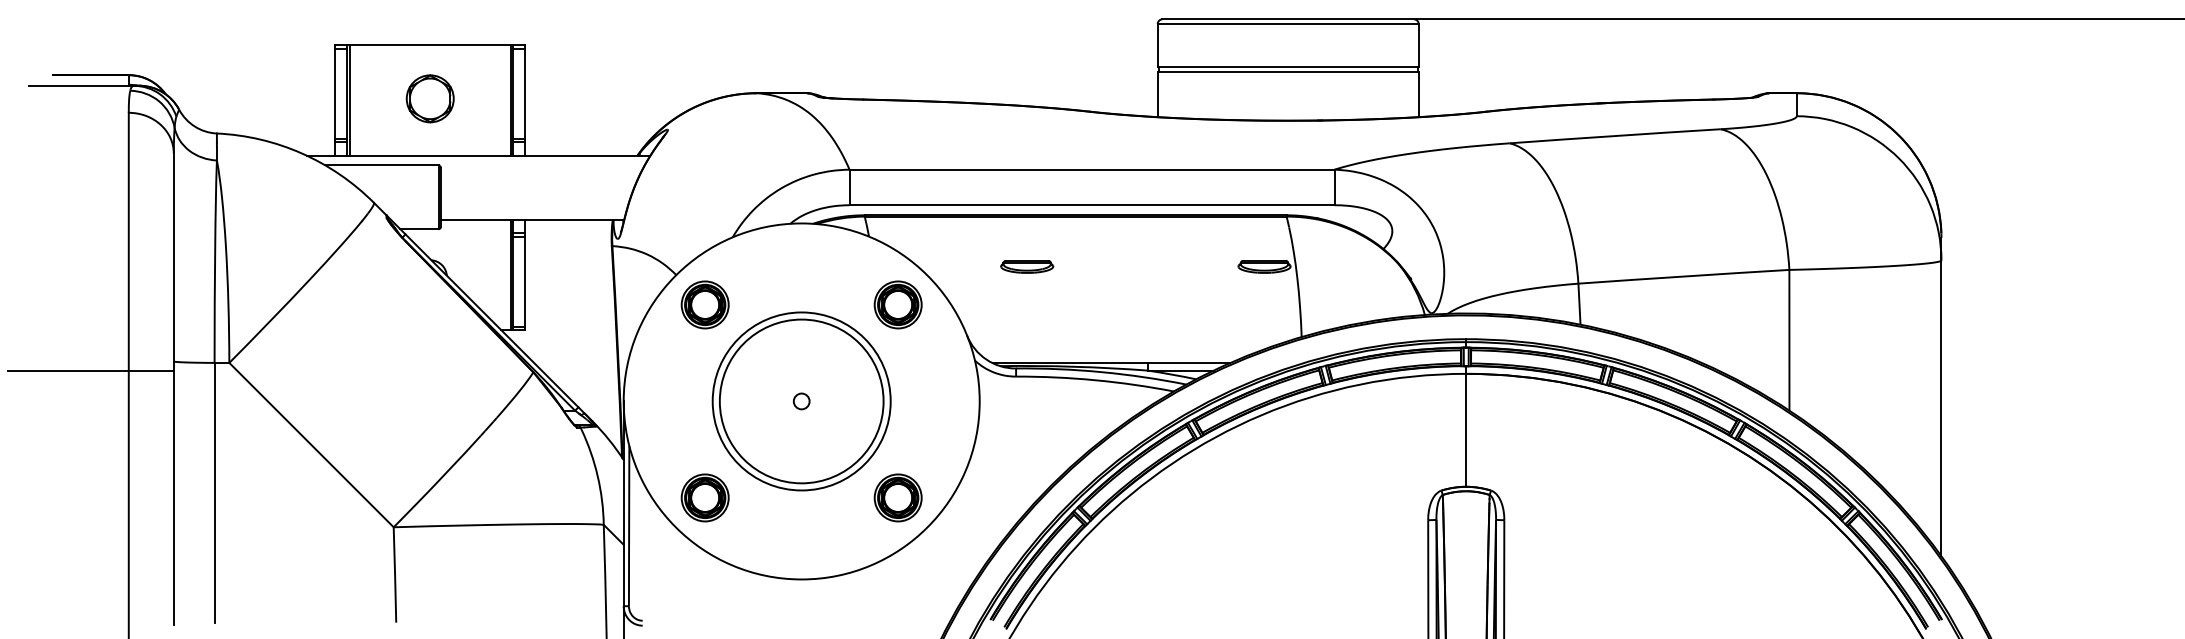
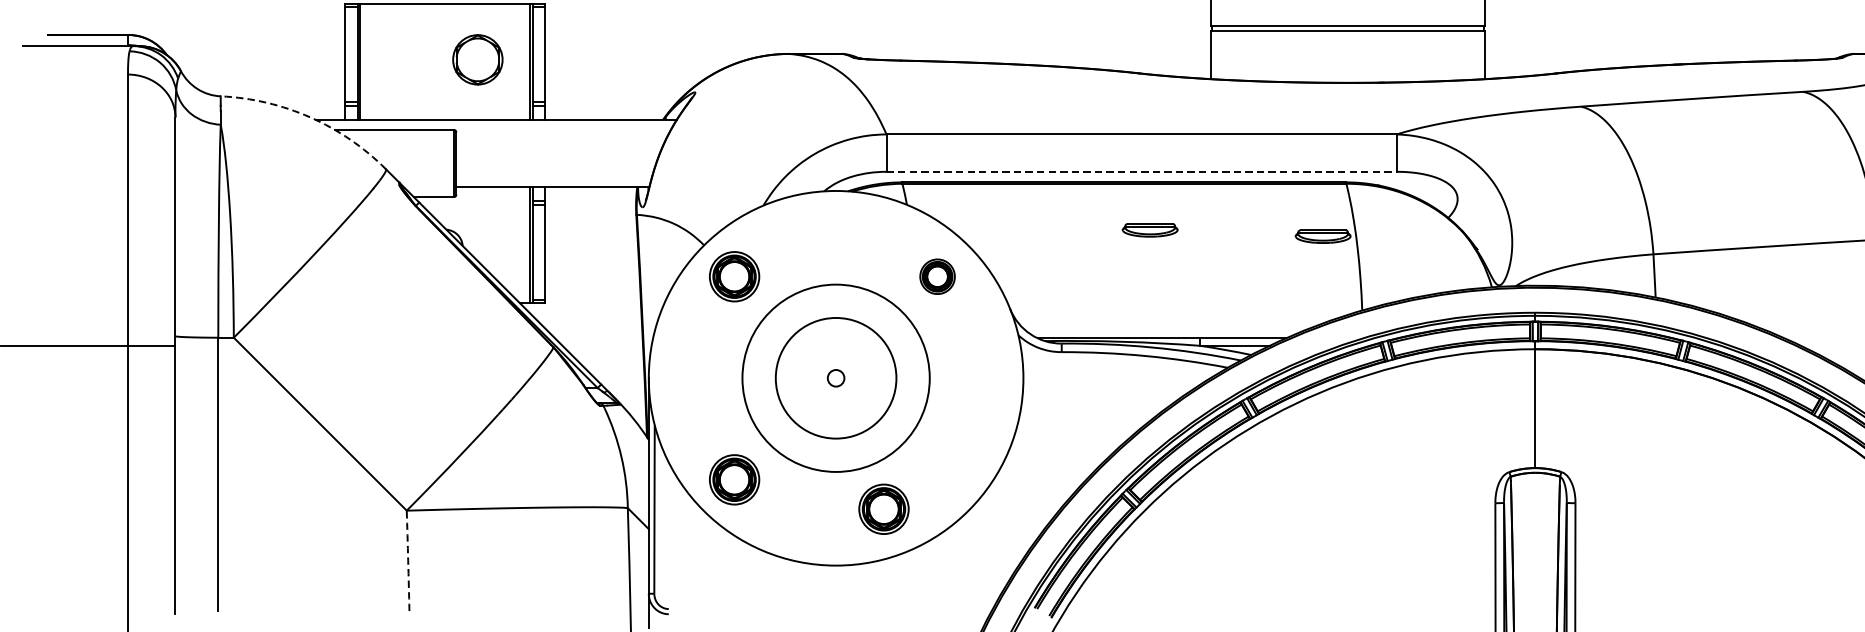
part: (429, 98) -> (477, 59), moved
arc: (301, 153) -> (309, 117), solid -> dashed
line: (1092, 205) -> (1142, 172), solid -> dashed
part: (1027, 266) -> (1150, 229), moved
part: (897, 304) -> (936, 276), size x0.7
circle: (801, 401) -> (835, 378), size x0.7
part: (897, 497) -> (883, 508), moved
arc: (395, 574) -> (408, 560), solid -> dashed

